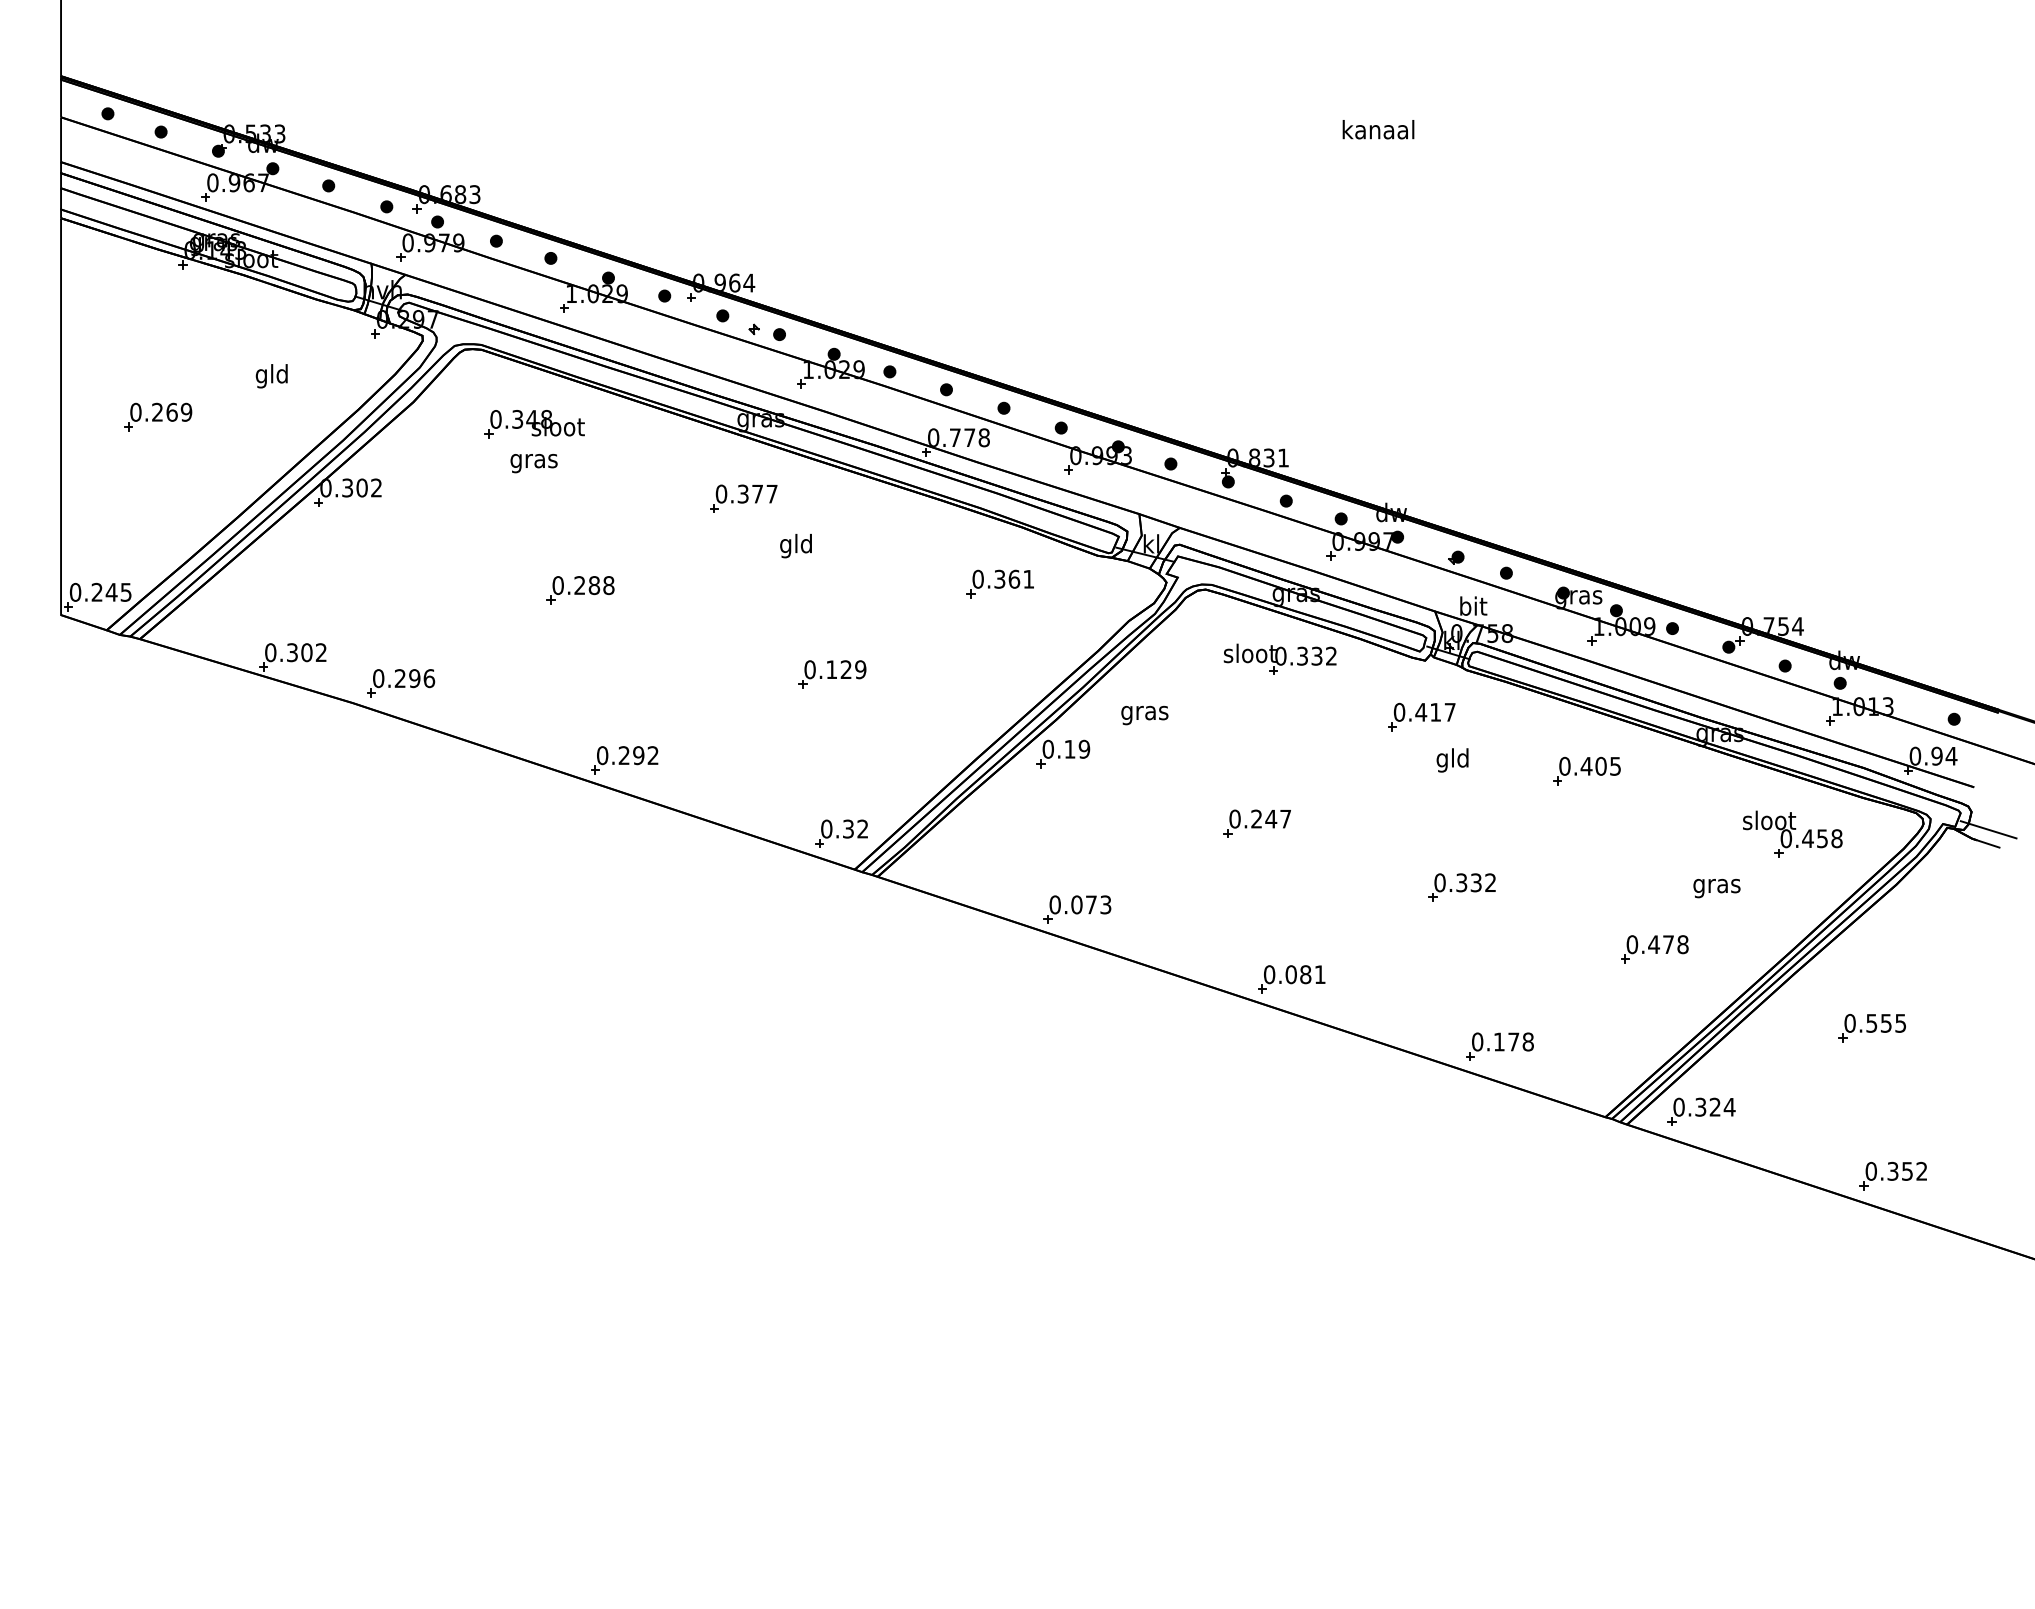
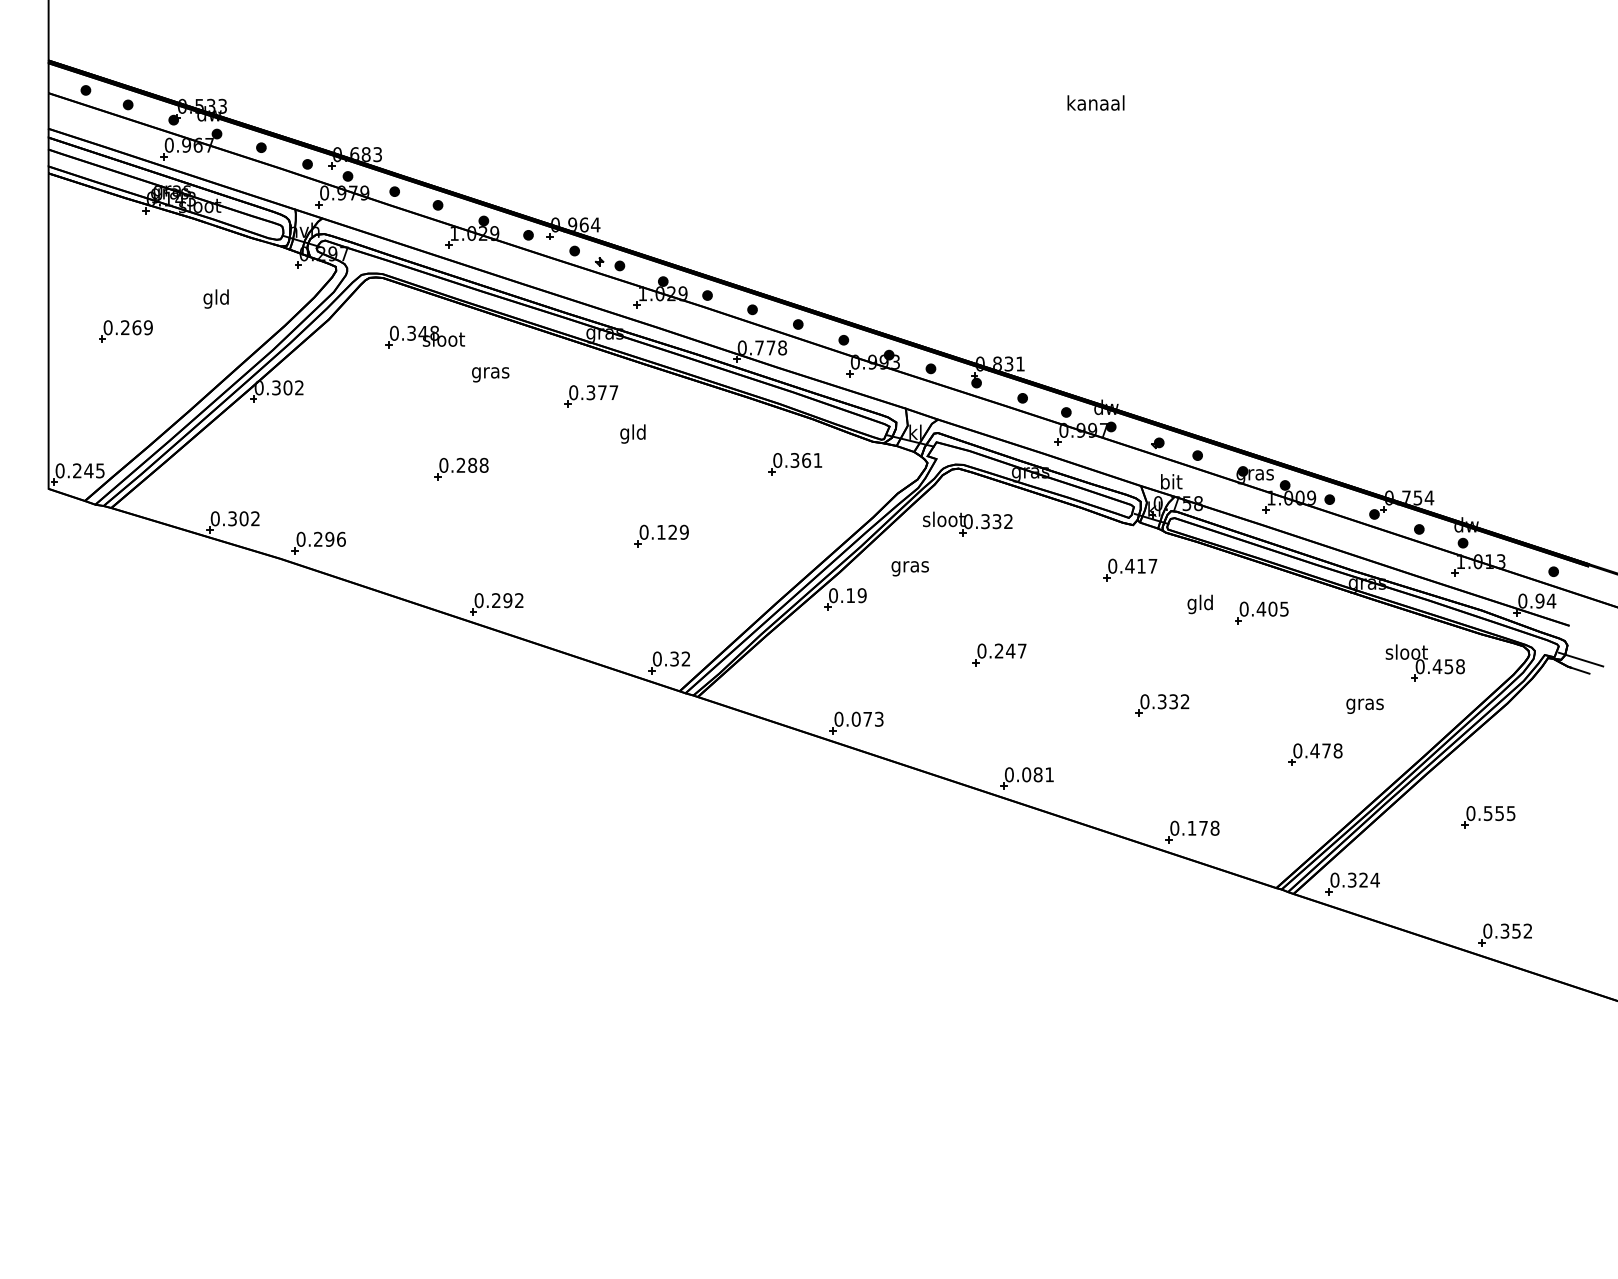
text: (533, 463) -> (490, 374), moved
part: (1279, 658) -> (967, 523), moved
text: (1452, 760) -> (1200, 604), moved

